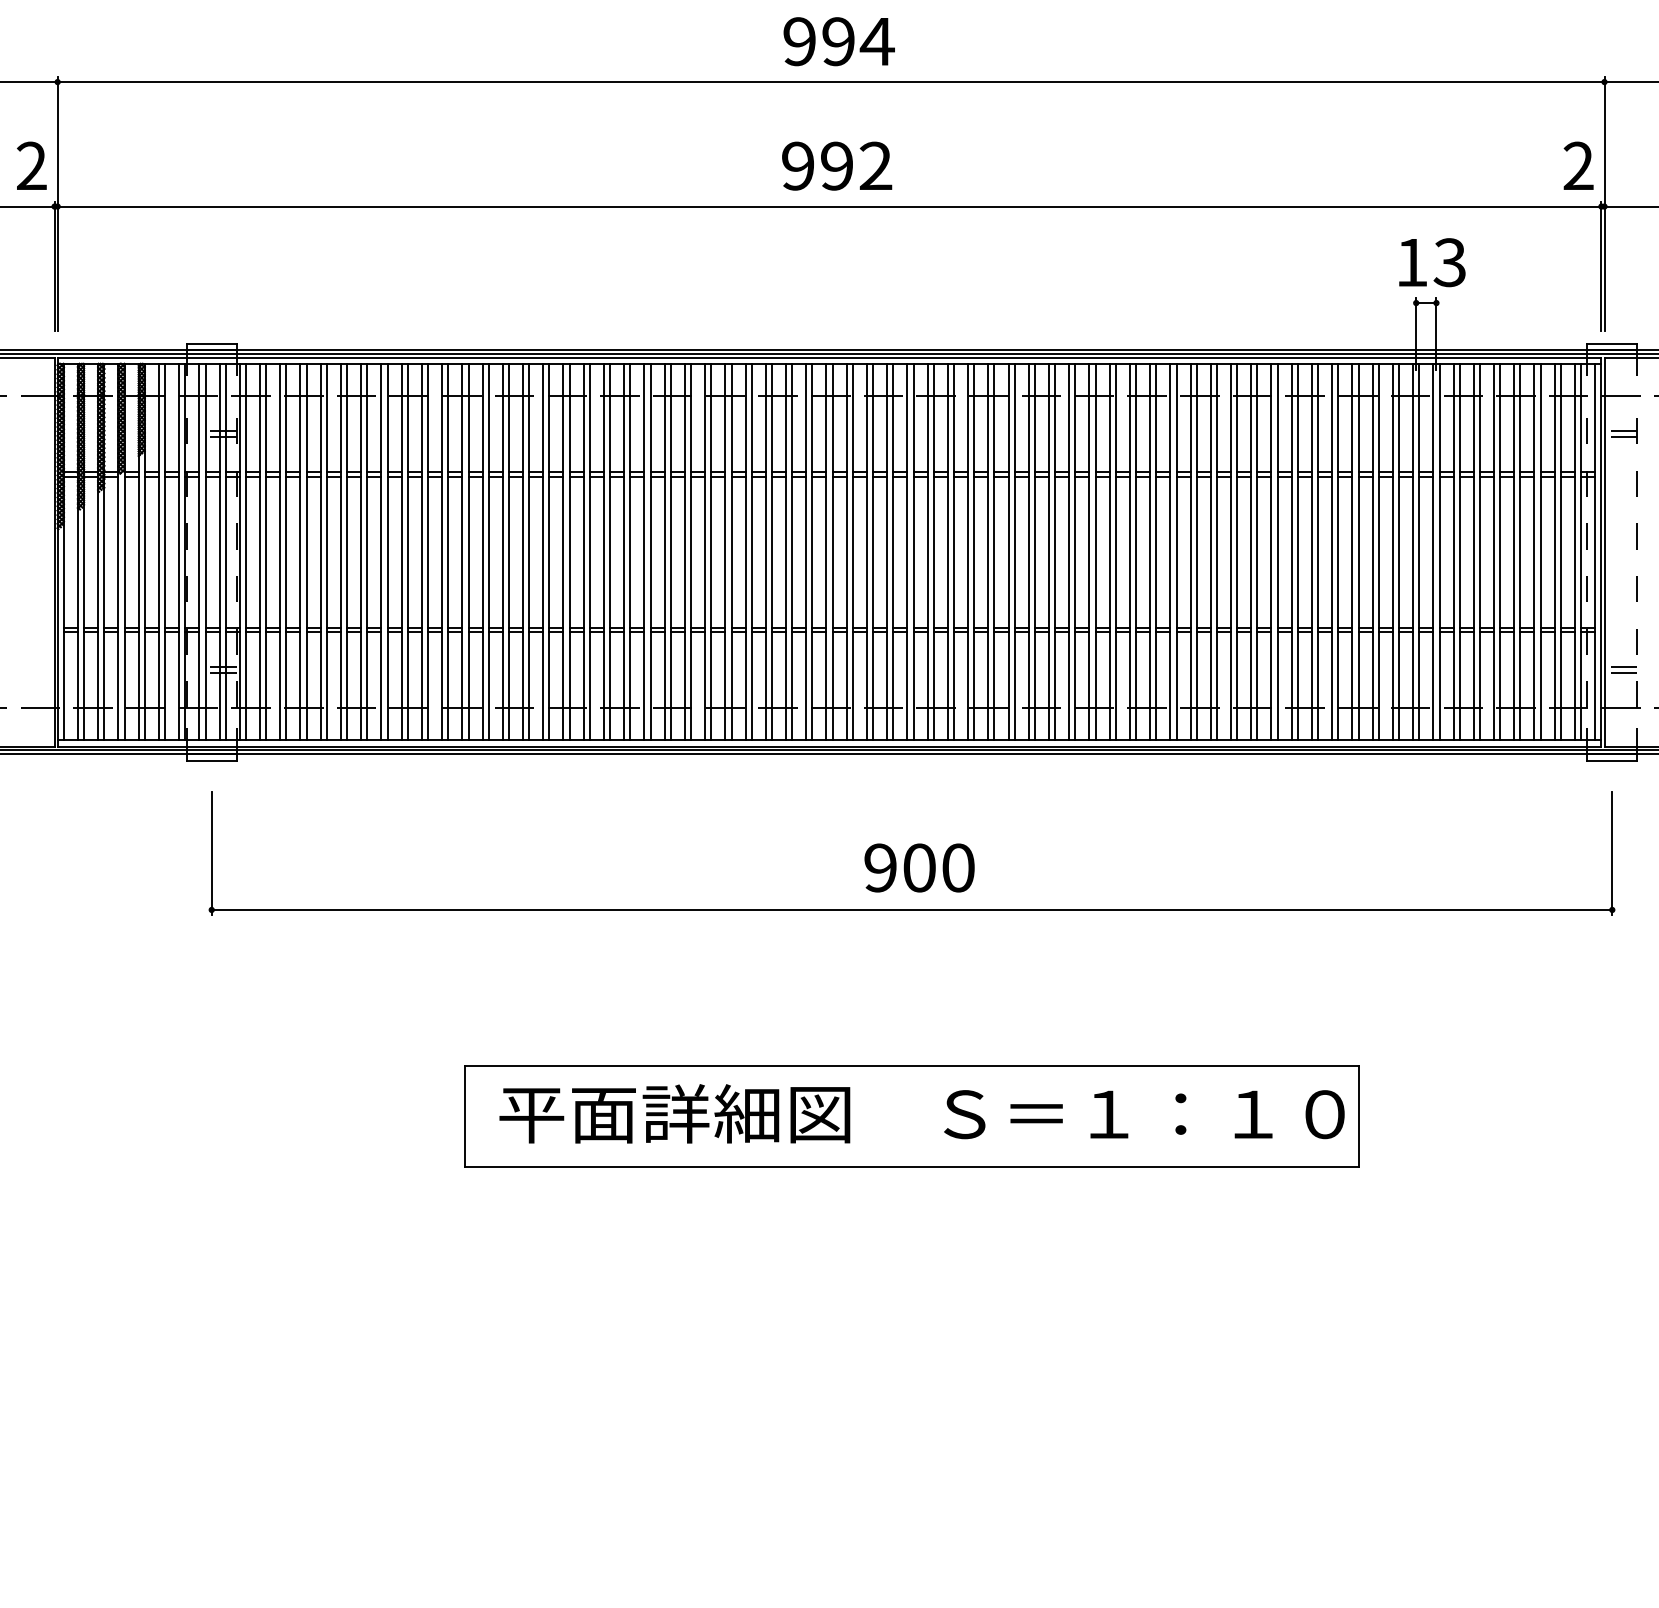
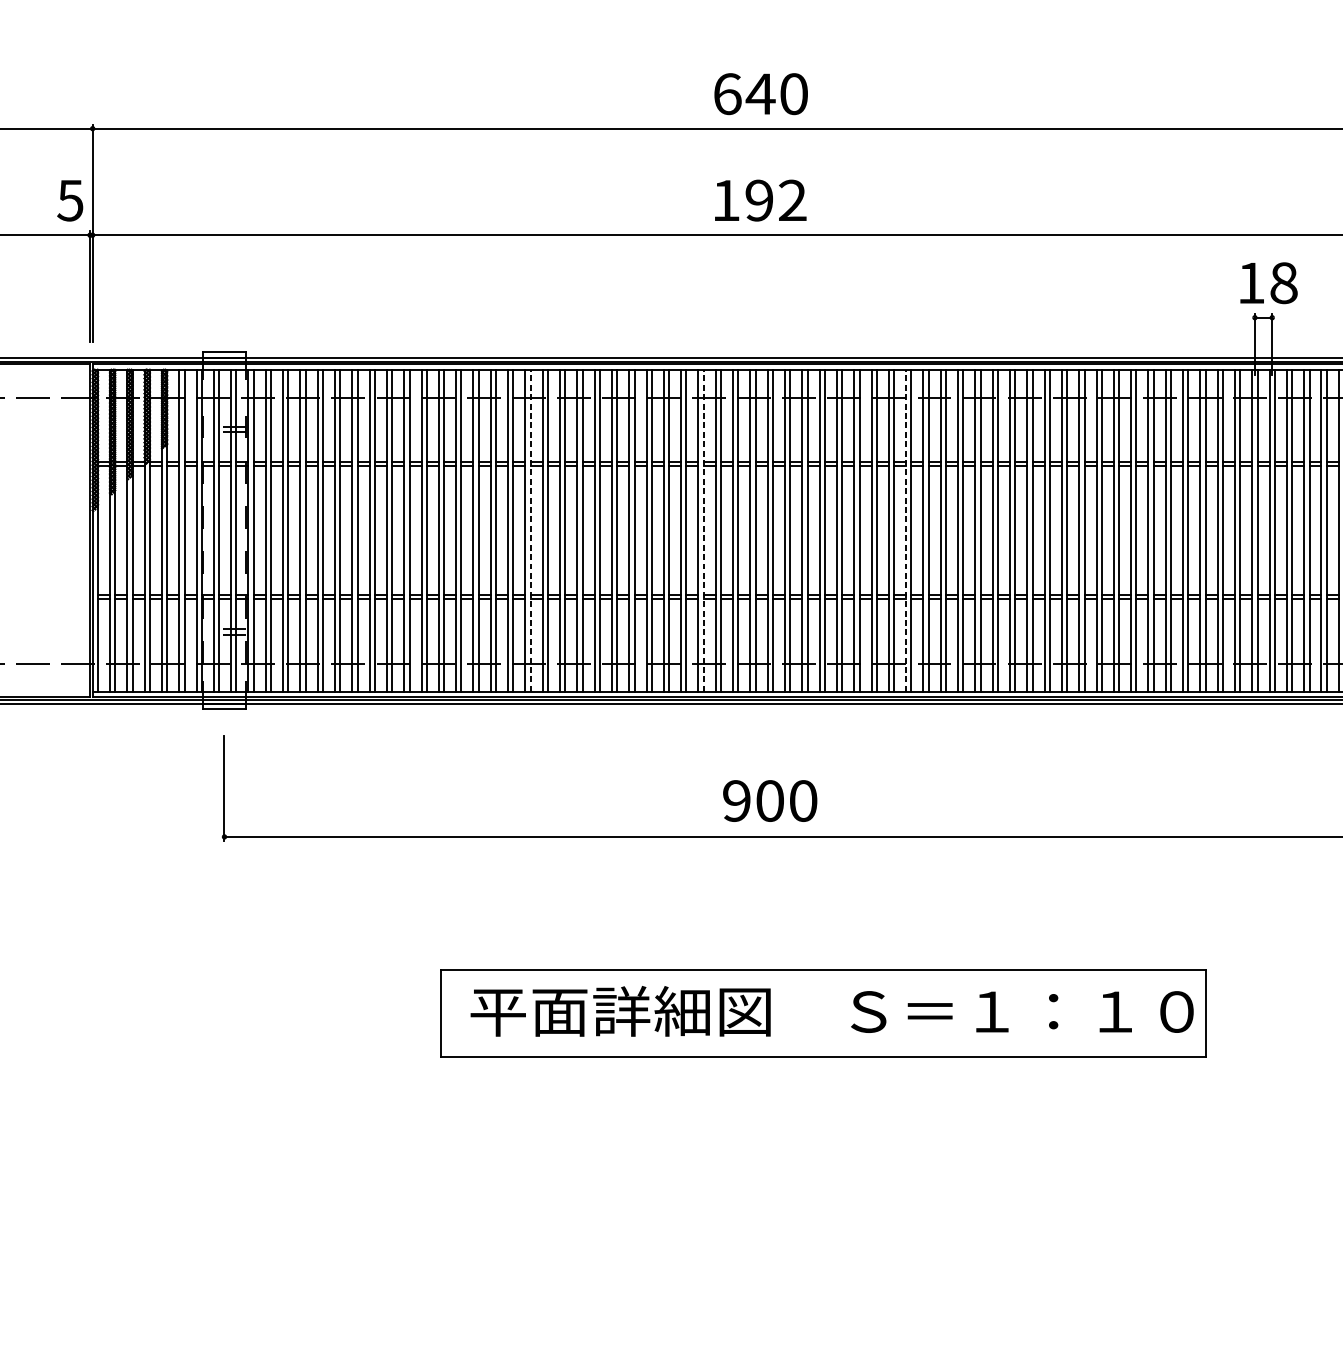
text: (838, 41) -> (760, 93), 994 -> 640
text: (31, 165) -> (70, 200), 2 -> 5
text: (797, 165) -> (725, 200), 992 -> 192
text: (1449, 262) -> (1283, 283), 13 -> 18
line: (569, 551) -> (530, 530), solid -> dashed
line: (771, 551) -> (703, 530), solid -> dashed
line: (1008, 551) -> (906, 530), solid -> dashed
text: (919, 867) -> (770, 800), moved

